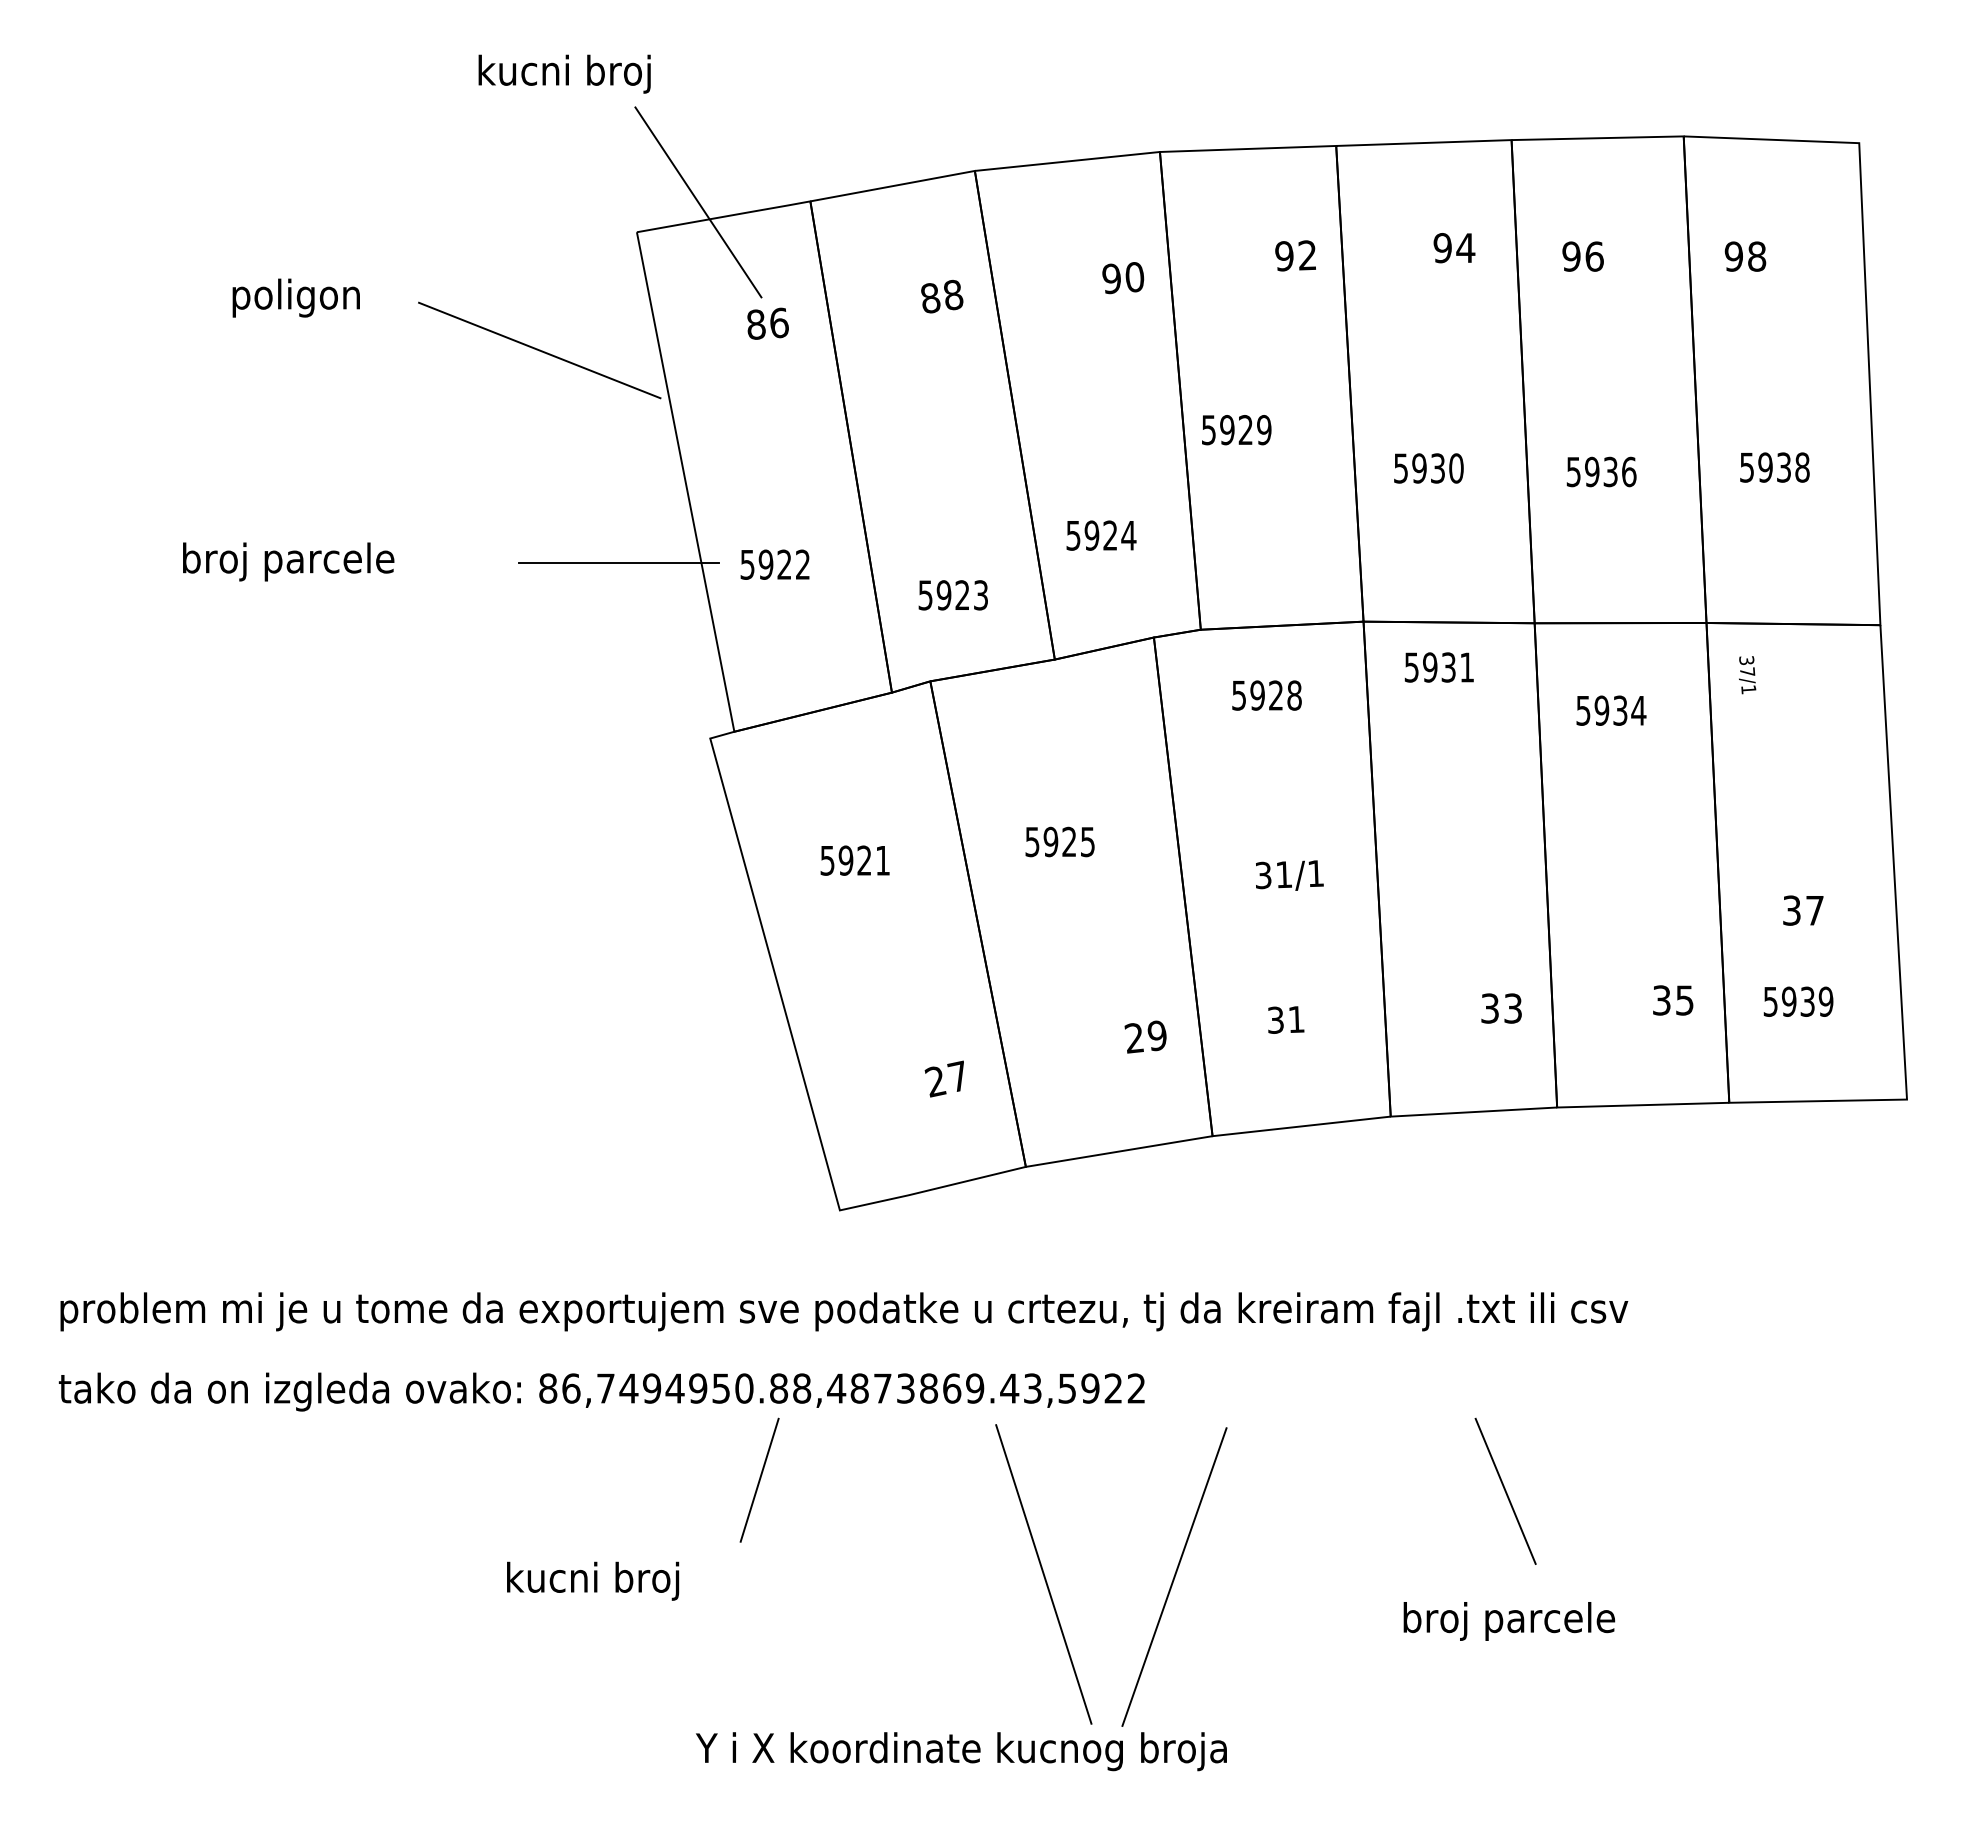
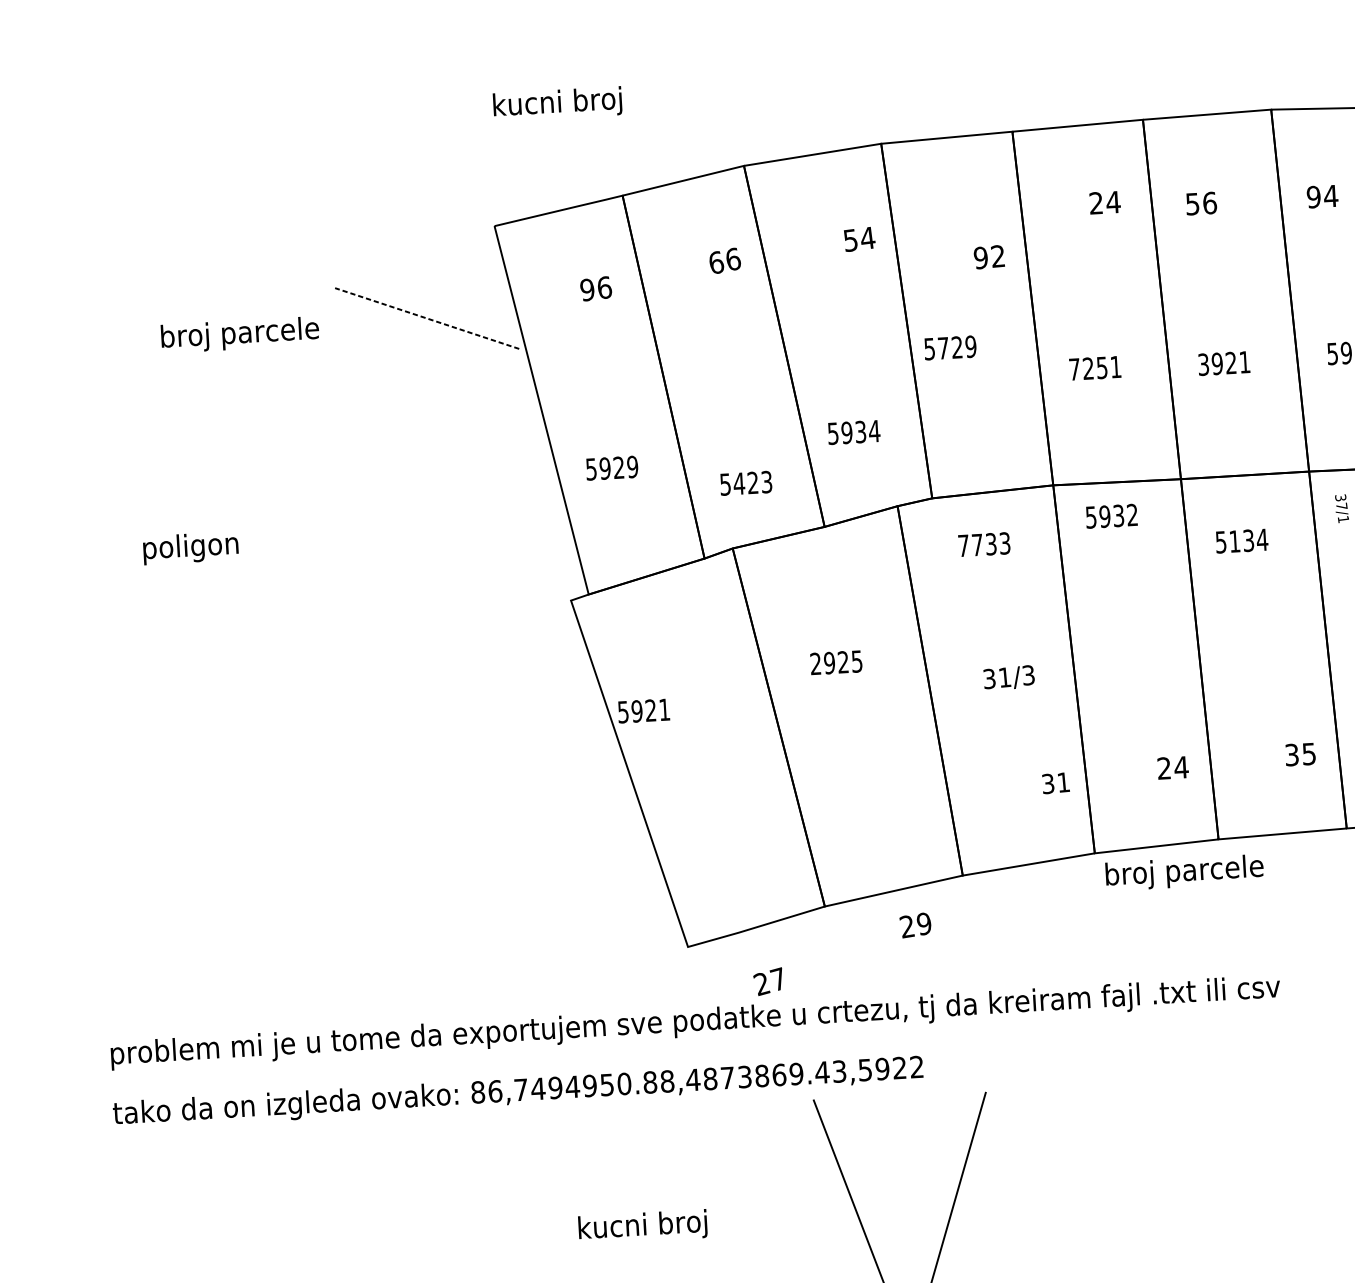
text: (564, 73) -> (557, 103), moved
line: (698, 202) -> (539, 201), removed
text: (1442, 248) -> (1096, 203), 94 -> 24
text: (1295, 255) -> (989, 256), moved
text: (1571, 256) -> (1192, 204), 96 -> 56
text: (1756, 256) -> (1330, 196), 98 -> 94
text: (1123, 277) -> (859, 238), 90 -> 54
text: (942, 296) -> (725, 260), 88 -> 66
text: (295, 297) -> (190, 547), moved
text: (755, 324) -> (586, 289), 86 -> 96
line: (539, 350) -> (426, 318), solid -> dashed
text: (1227, 430) -> (943, 348), 5929 -> 5729
text: (1428, 468) -> (1095, 368), 5930 -> 7251
text: (1601, 471) -> (1224, 363), 5936 -> 3921
text: (1110, 535) -> (860, 431), 5924 -> 5934
text: (288, 561) -> (240, 334), moved
line: (619, 563) -> (495, 473), removed
text: (802, 564) -> (632, 466), 5922 -> 5929
text: (943, 595) -> (738, 483), 5923 -> 5423
text: (1466, 667) -> (1132, 515), 5931 -> 5932
text: (1266, 695) -> (984, 544), 5928 -> 7733
text: (1601, 710) -> (1234, 541), 5934 -> 5134
text: (1032, 841) -> (815, 663), 5925 -> 2925
text: (854, 860) -> (643, 710), moved
text: (1315, 873) -> (1028, 675), 31/1 -> 31/3
text: (1501, 1008) -> (1172, 767), 33 -> 24
text: (1286, 1019) -> (1056, 782), moved
text: (1145, 1036) -> (915, 924), moved
text: (943, 1078) -> (767, 981), moved
line: (759, 1479) -> (639, 1151), removed
line: (1505, 1490) -> (1196, 1127), removed
text: (593, 1580) -> (643, 1226), moved
text: (1509, 1621) -> (1184, 872), moved

